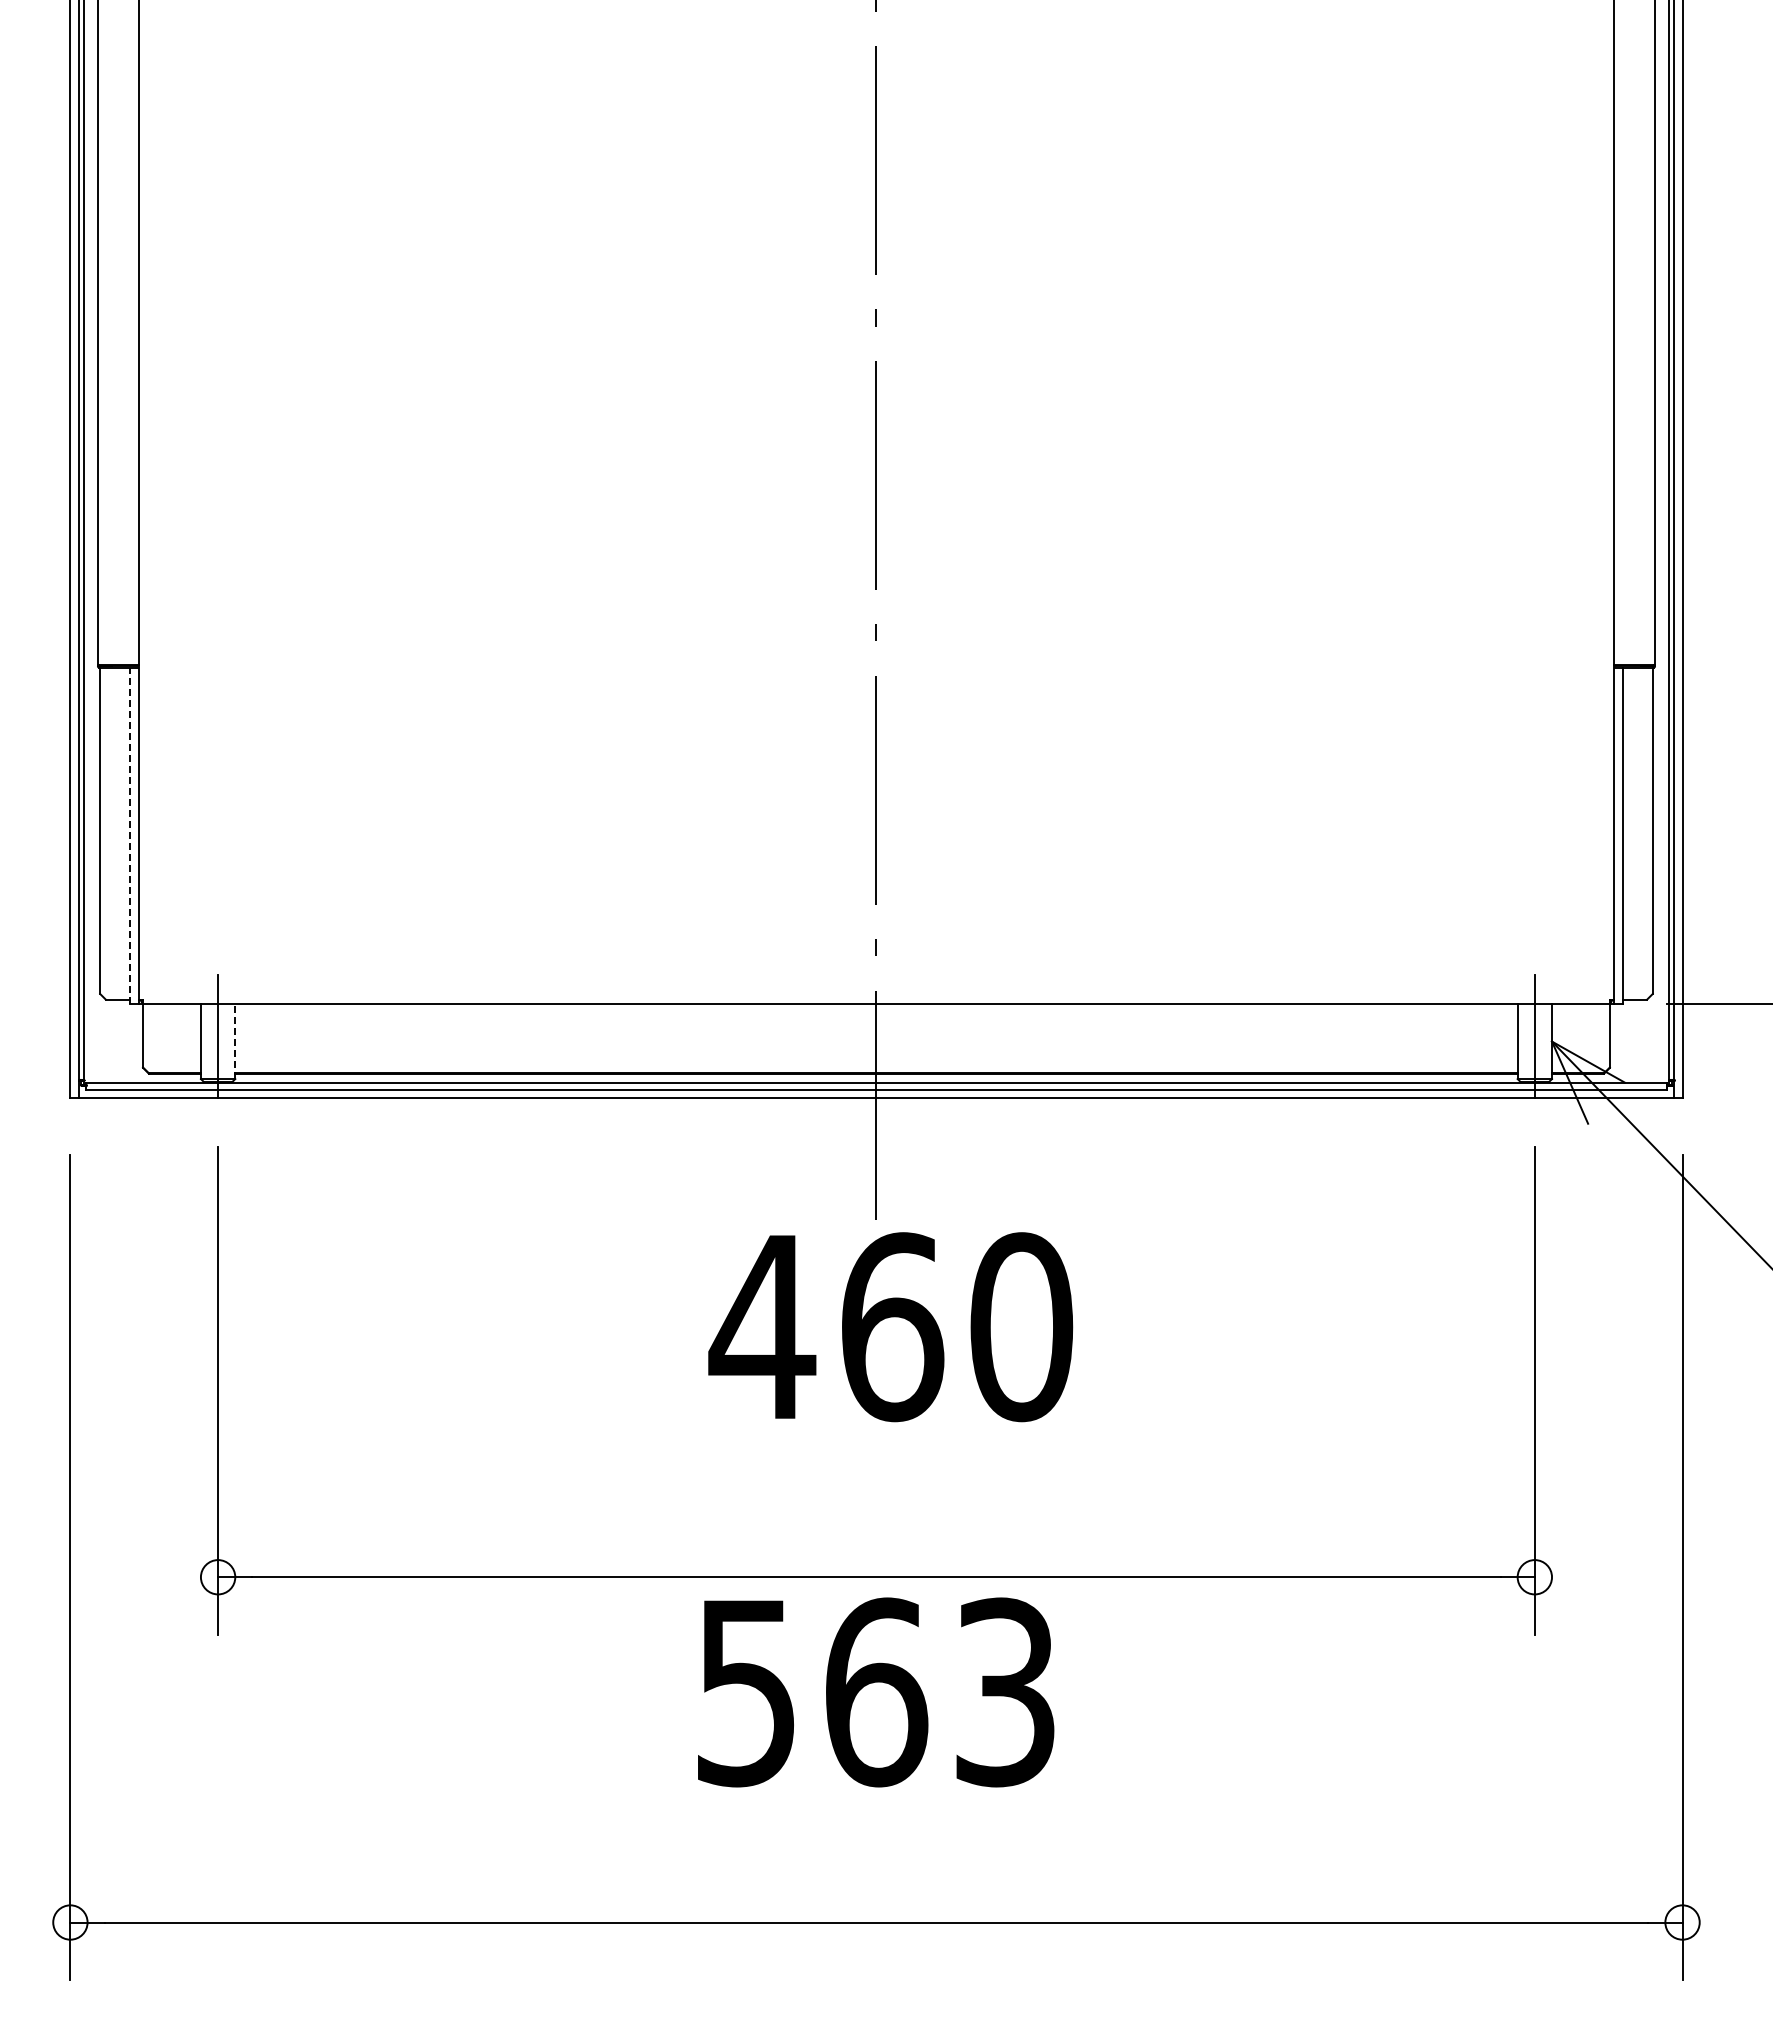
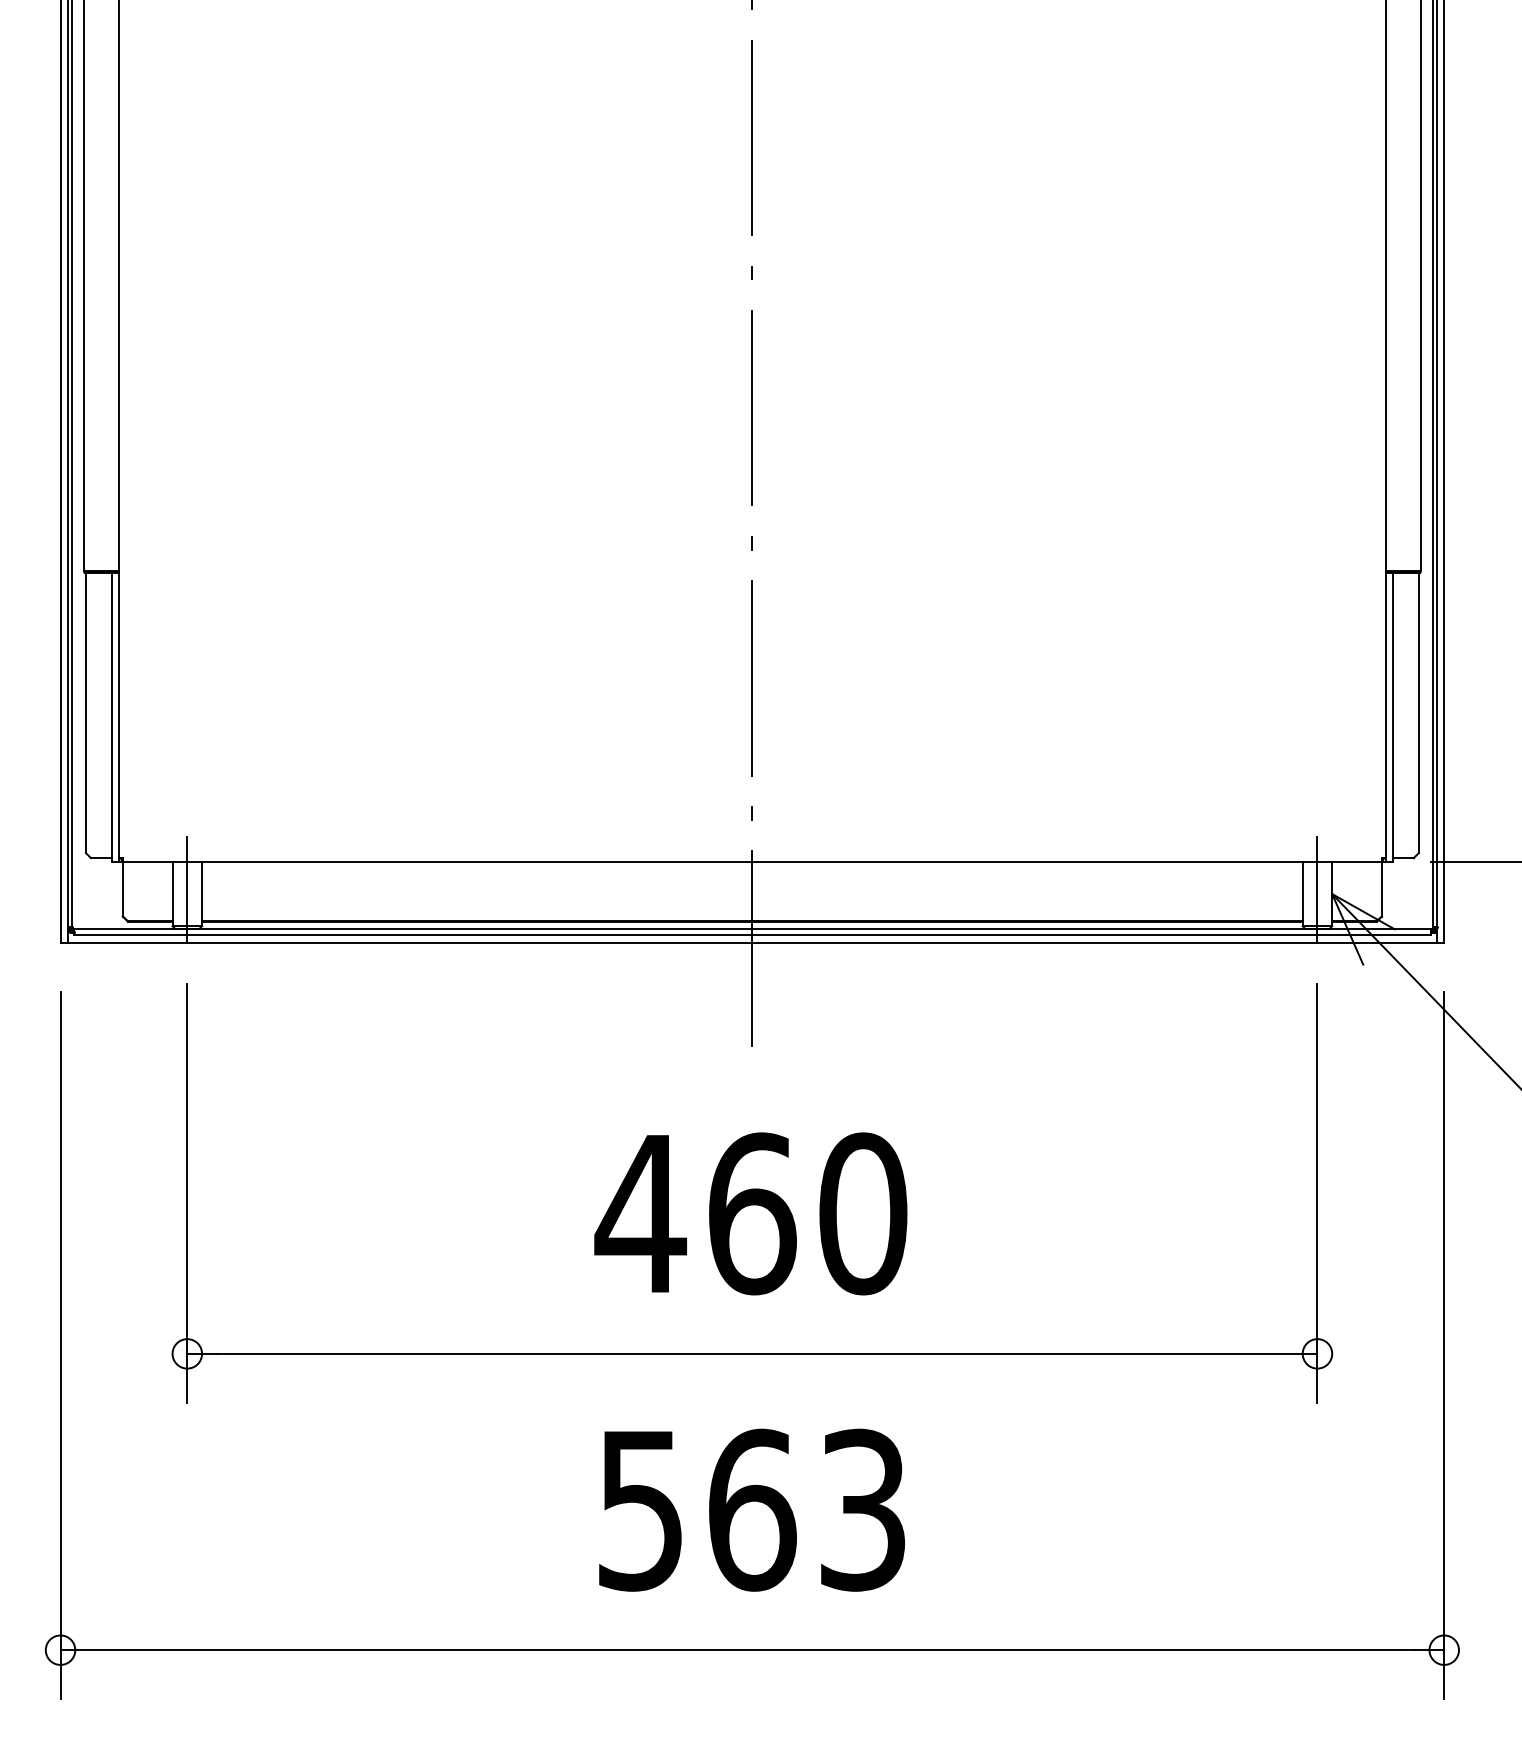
line: (129, 835) -> (111, 717), dashed -> solid
line: (235, 1041) -> (202, 894), dashed -> solid
text: (890, 1327) -> (750, 1214), moved
text: (876, 1692) -> (752, 1510), moved

